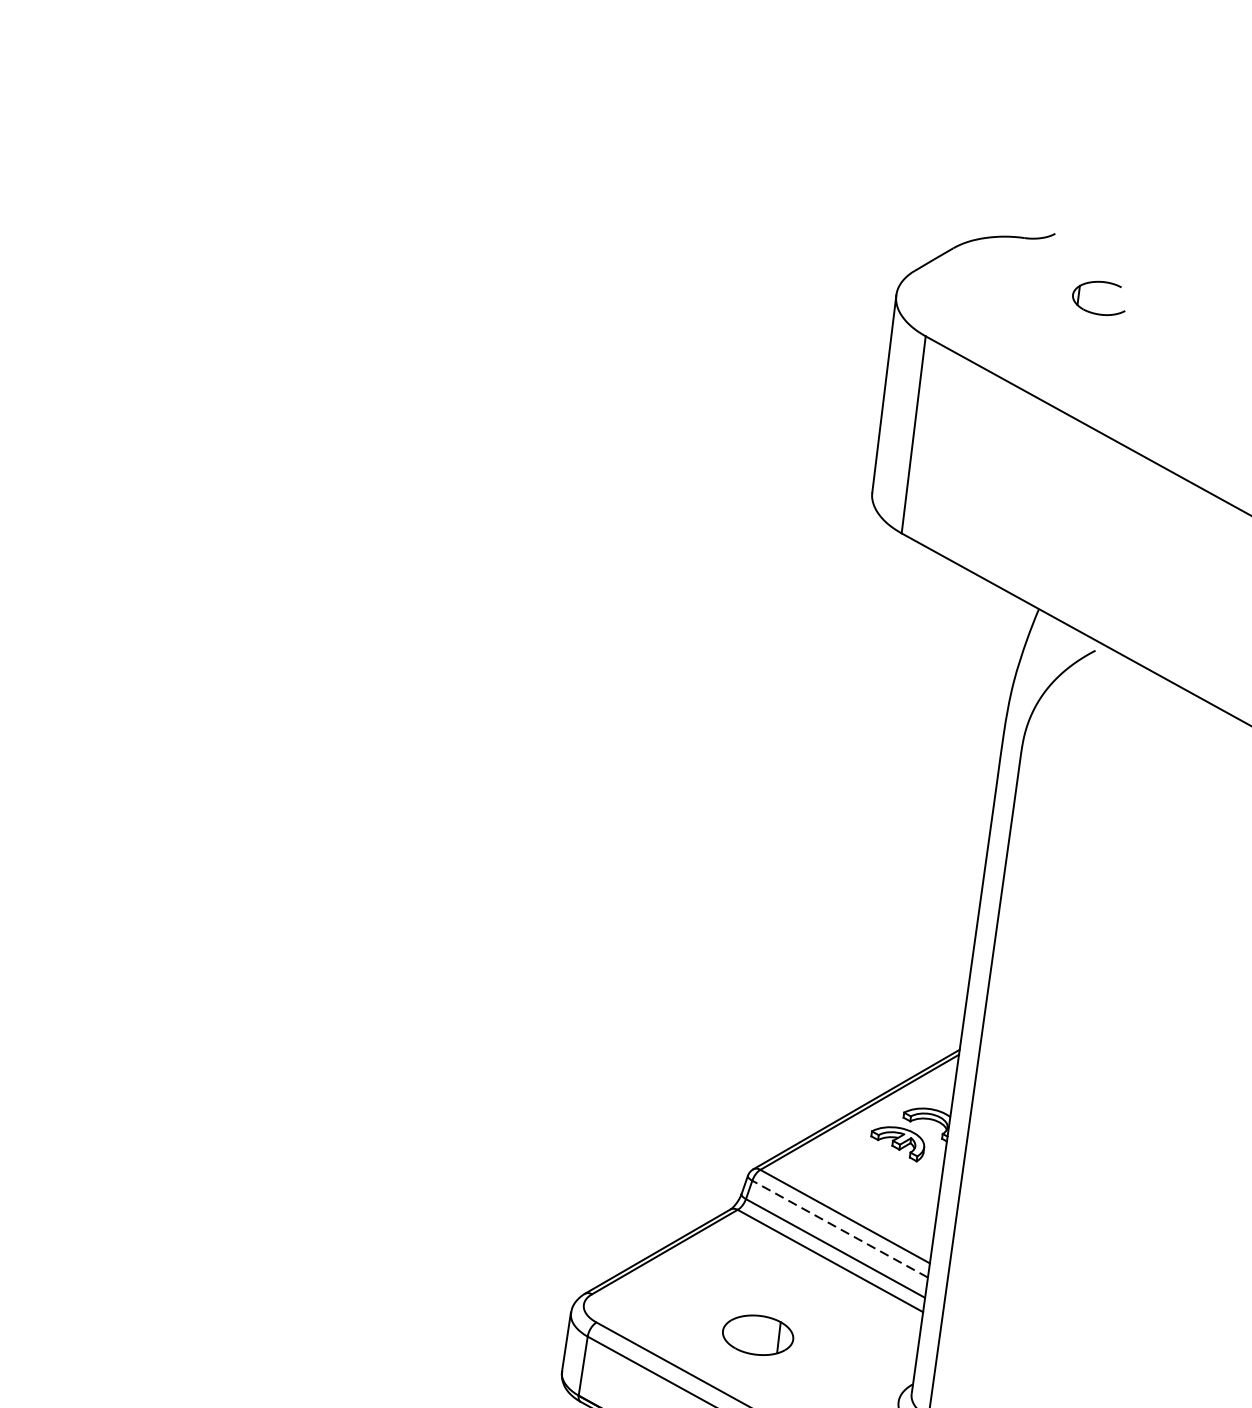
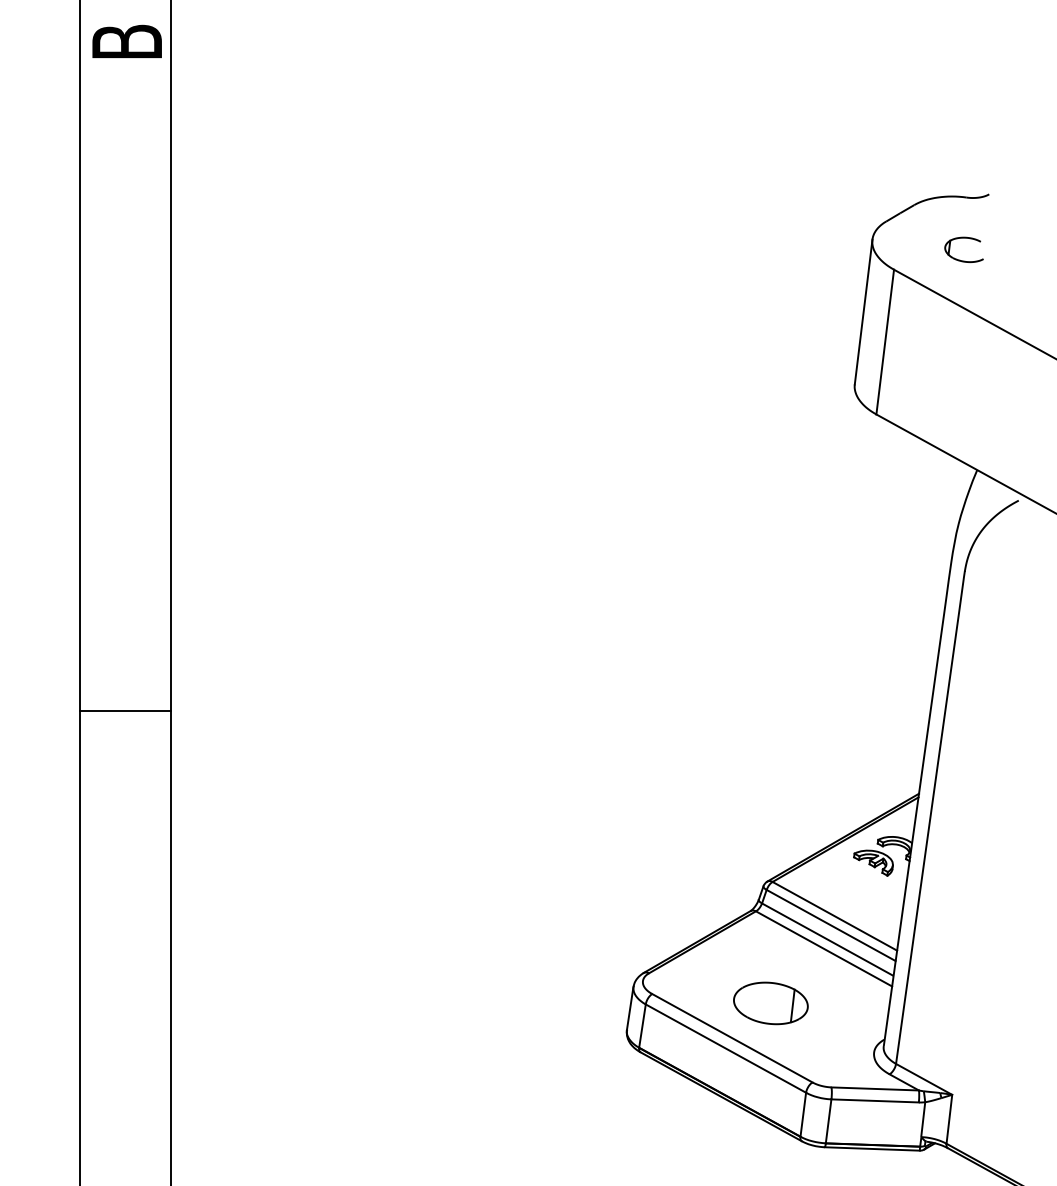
part: (1092, 311) -> (959, 259), moved
line: (840, 1229) -> (831, 925), dashed -> solid
part: (757, 1335) -> (770, 1003), size x1.43

